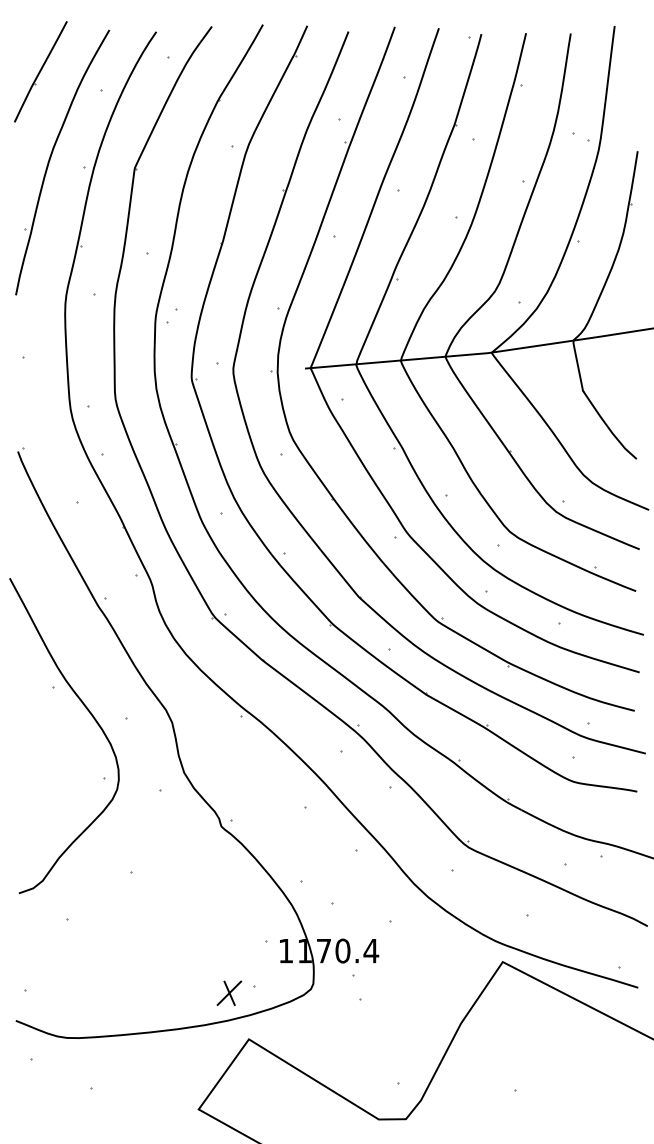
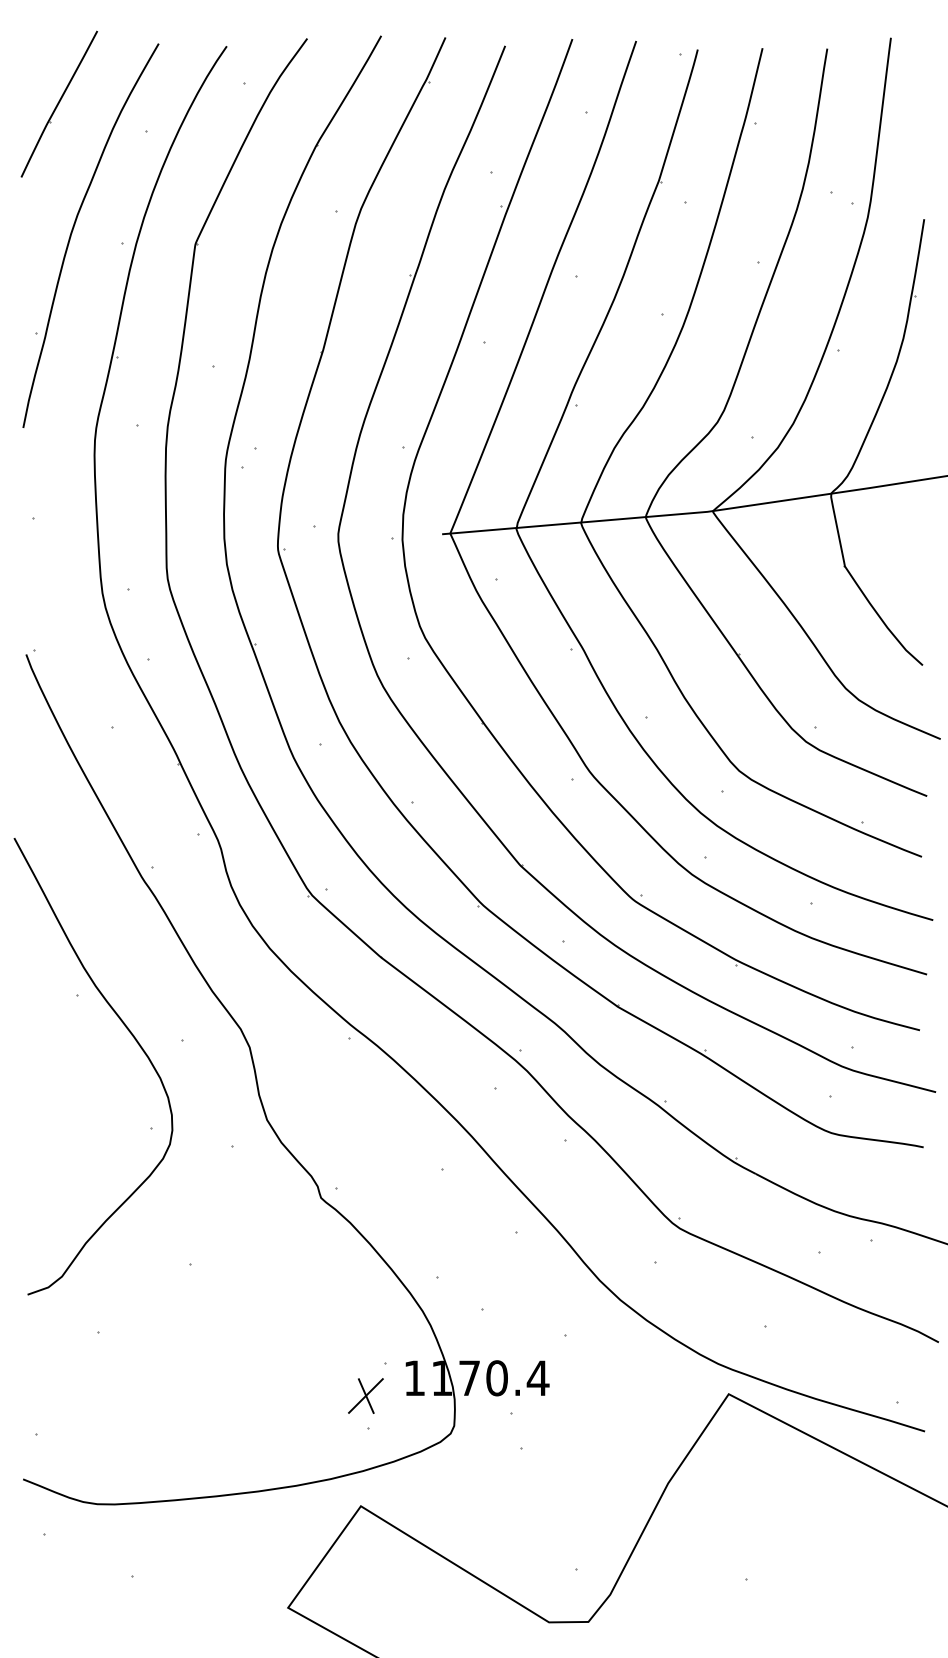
part: (229, 992) -> (366, 1394), moved

